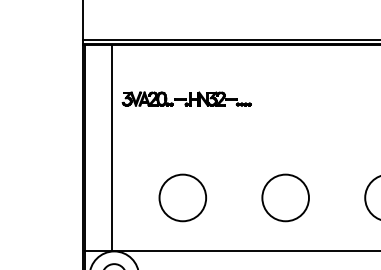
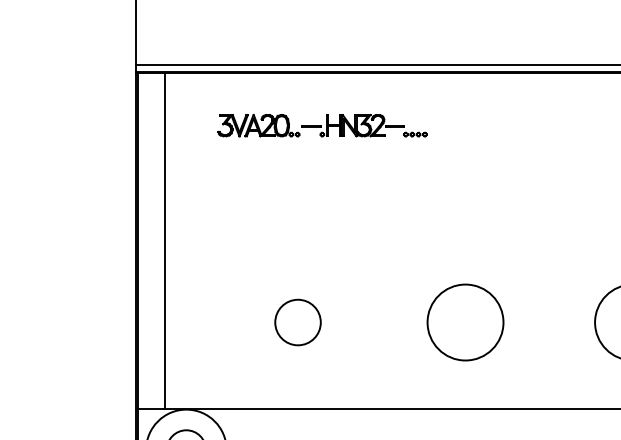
part: (186, 98) -> (321, 124), moved
line: (112, 147) -> (165, 240), moved
circle: (182, 197) -> (297, 321), size x0.6

